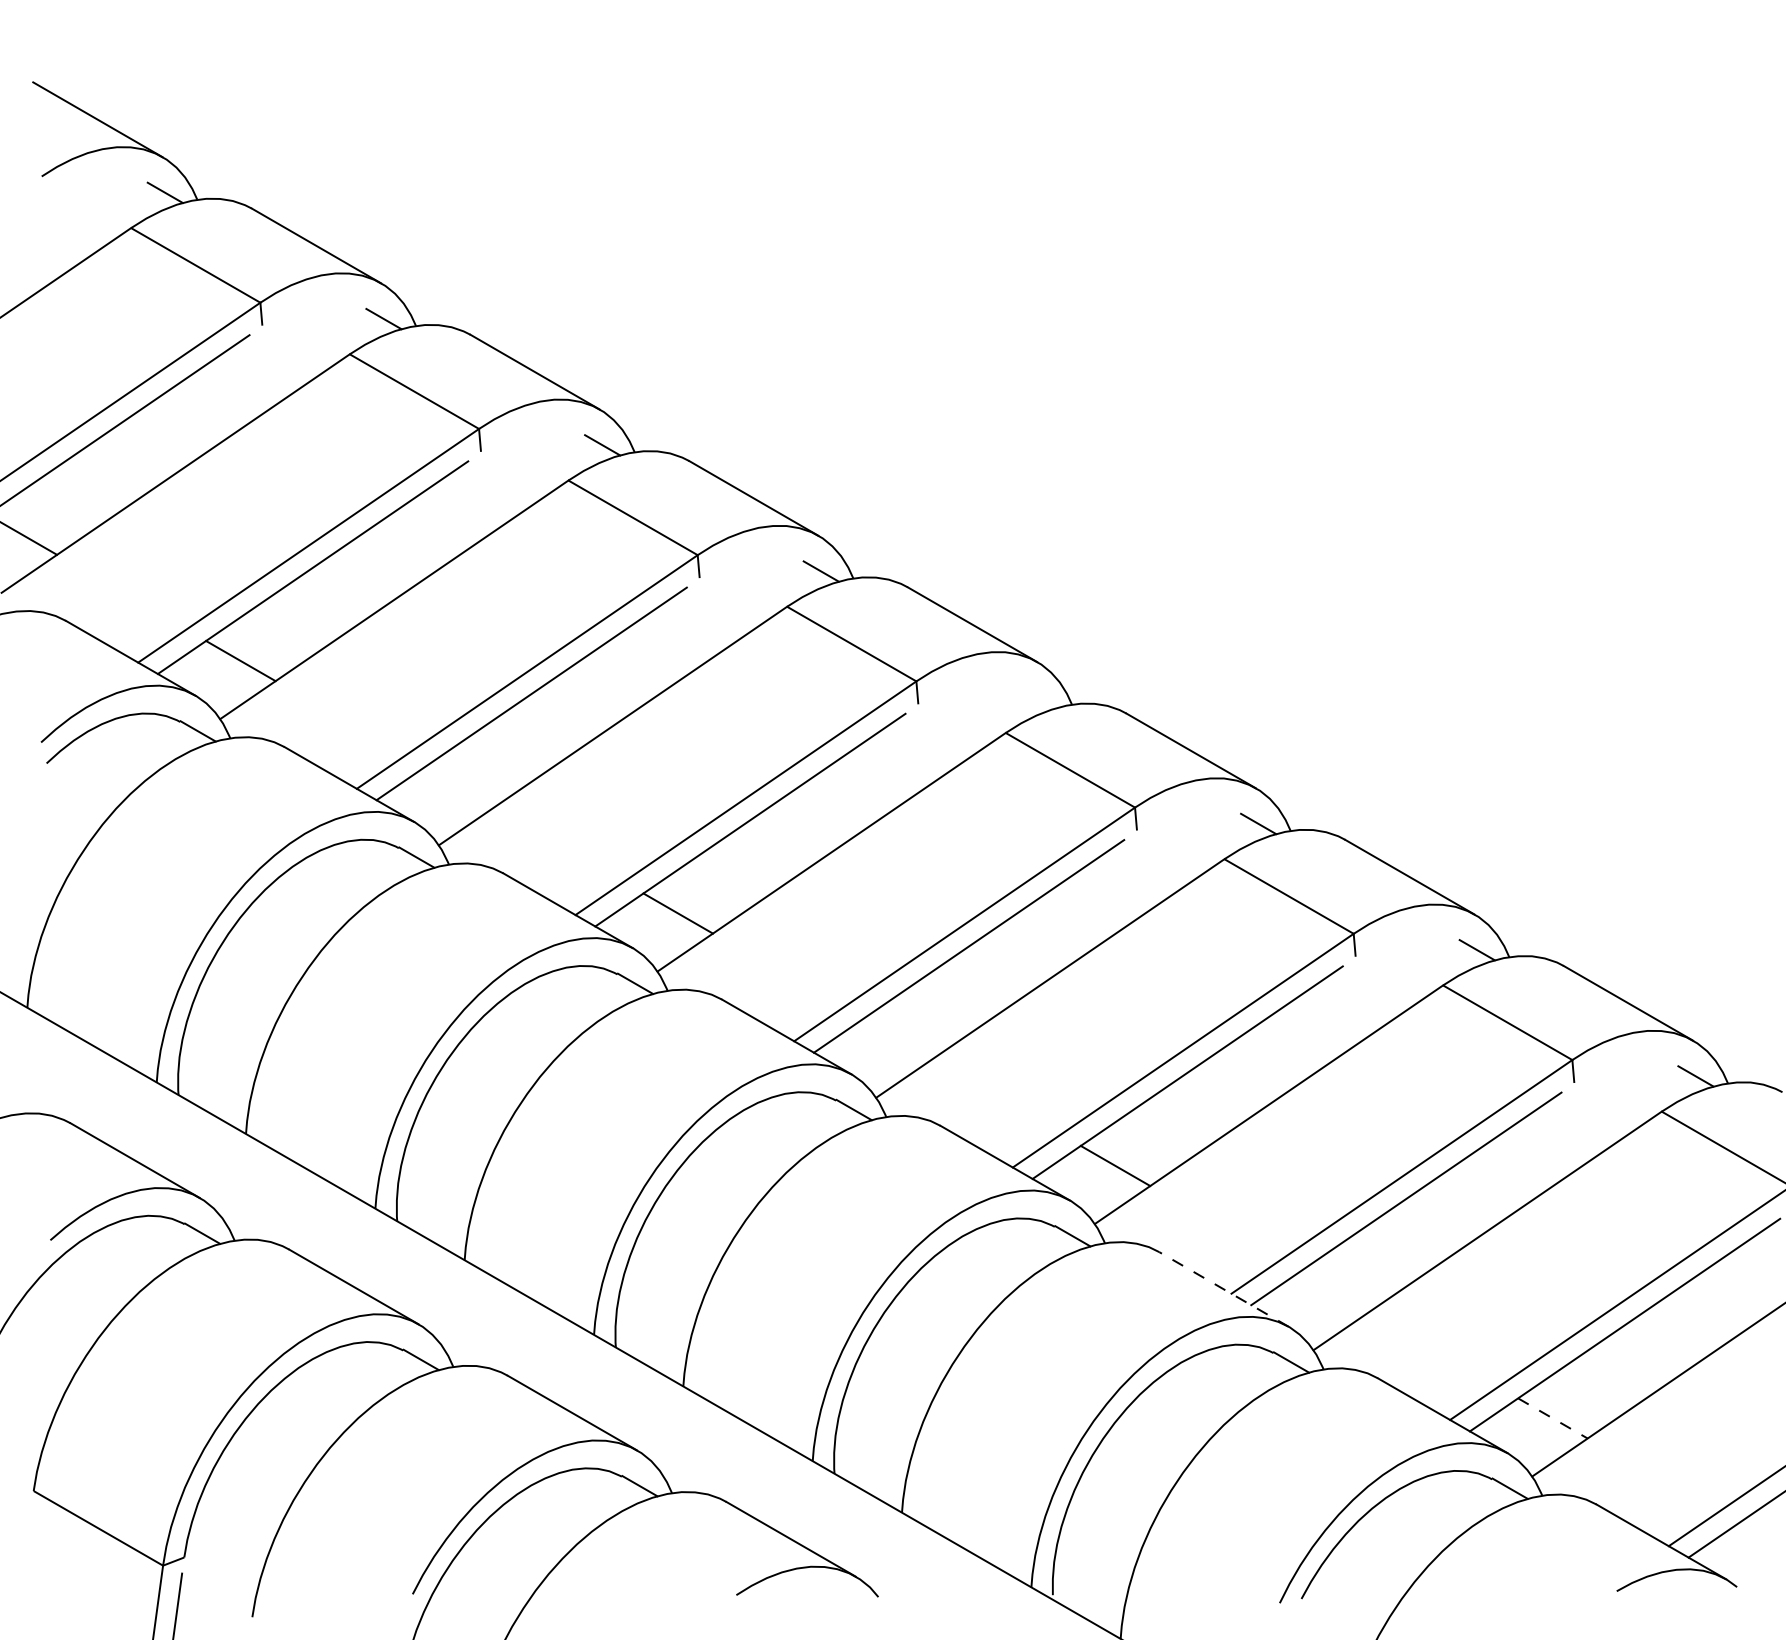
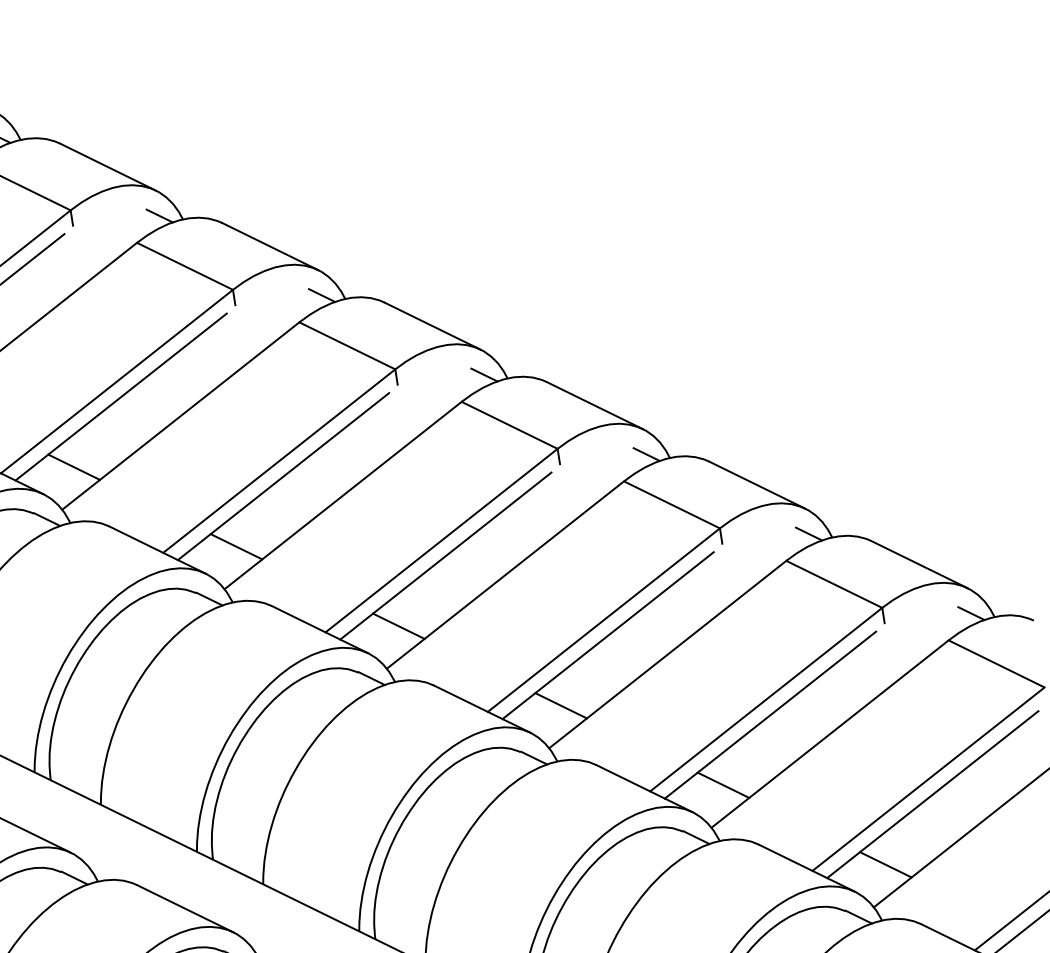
line: (1039, 697) -> (484, 374), added
line: (459, 787) -> (74, 467), added
line: (896, 1039) -> (398, 626), added
line: (1224, 1289) -> (644, 788), dashed -> solid
line: (1333, 1292) -> (722, 785), added
line: (1553, 1418) -> (886, 864), dashed -> solid

